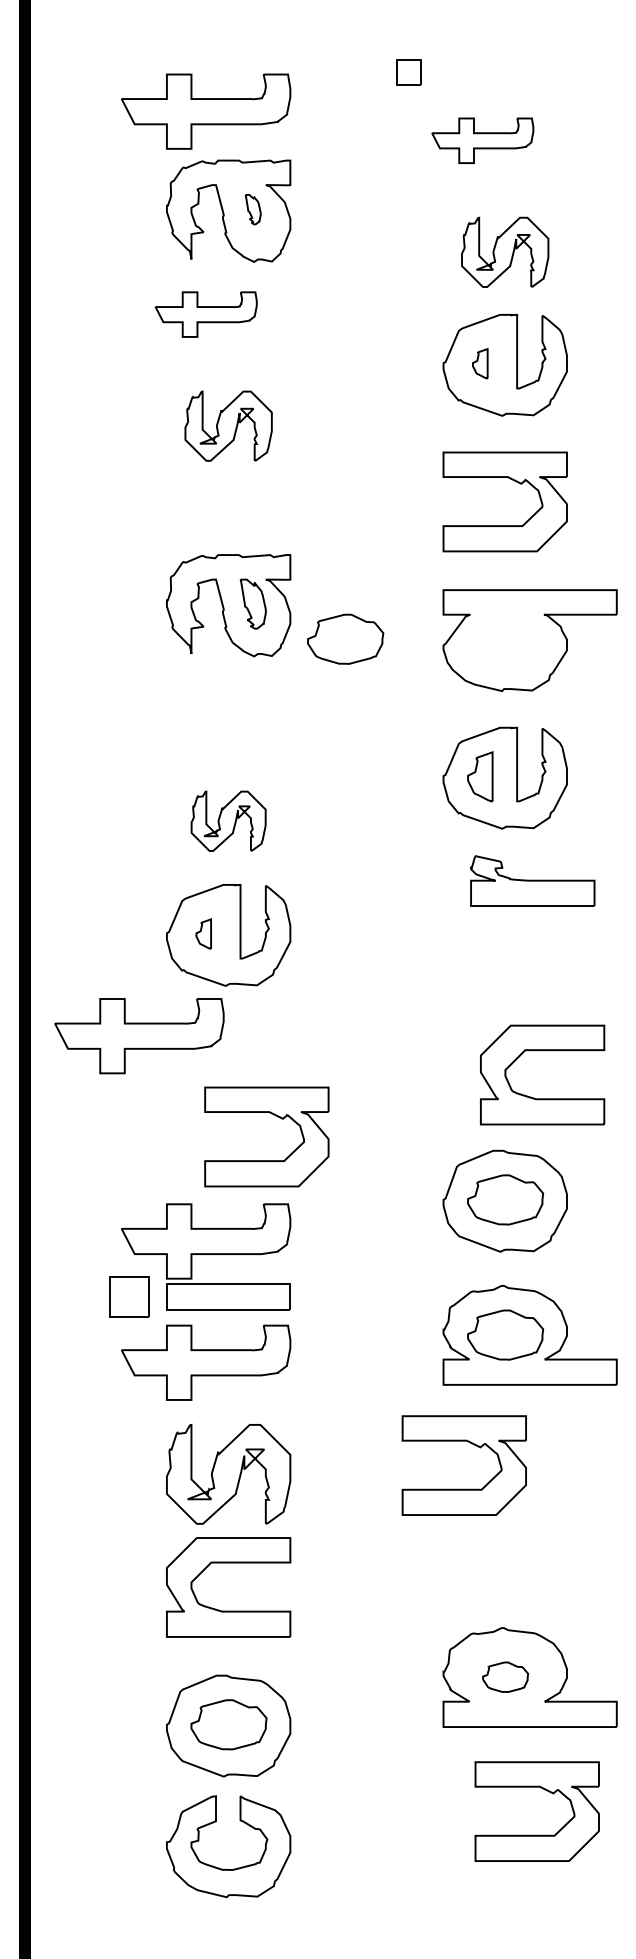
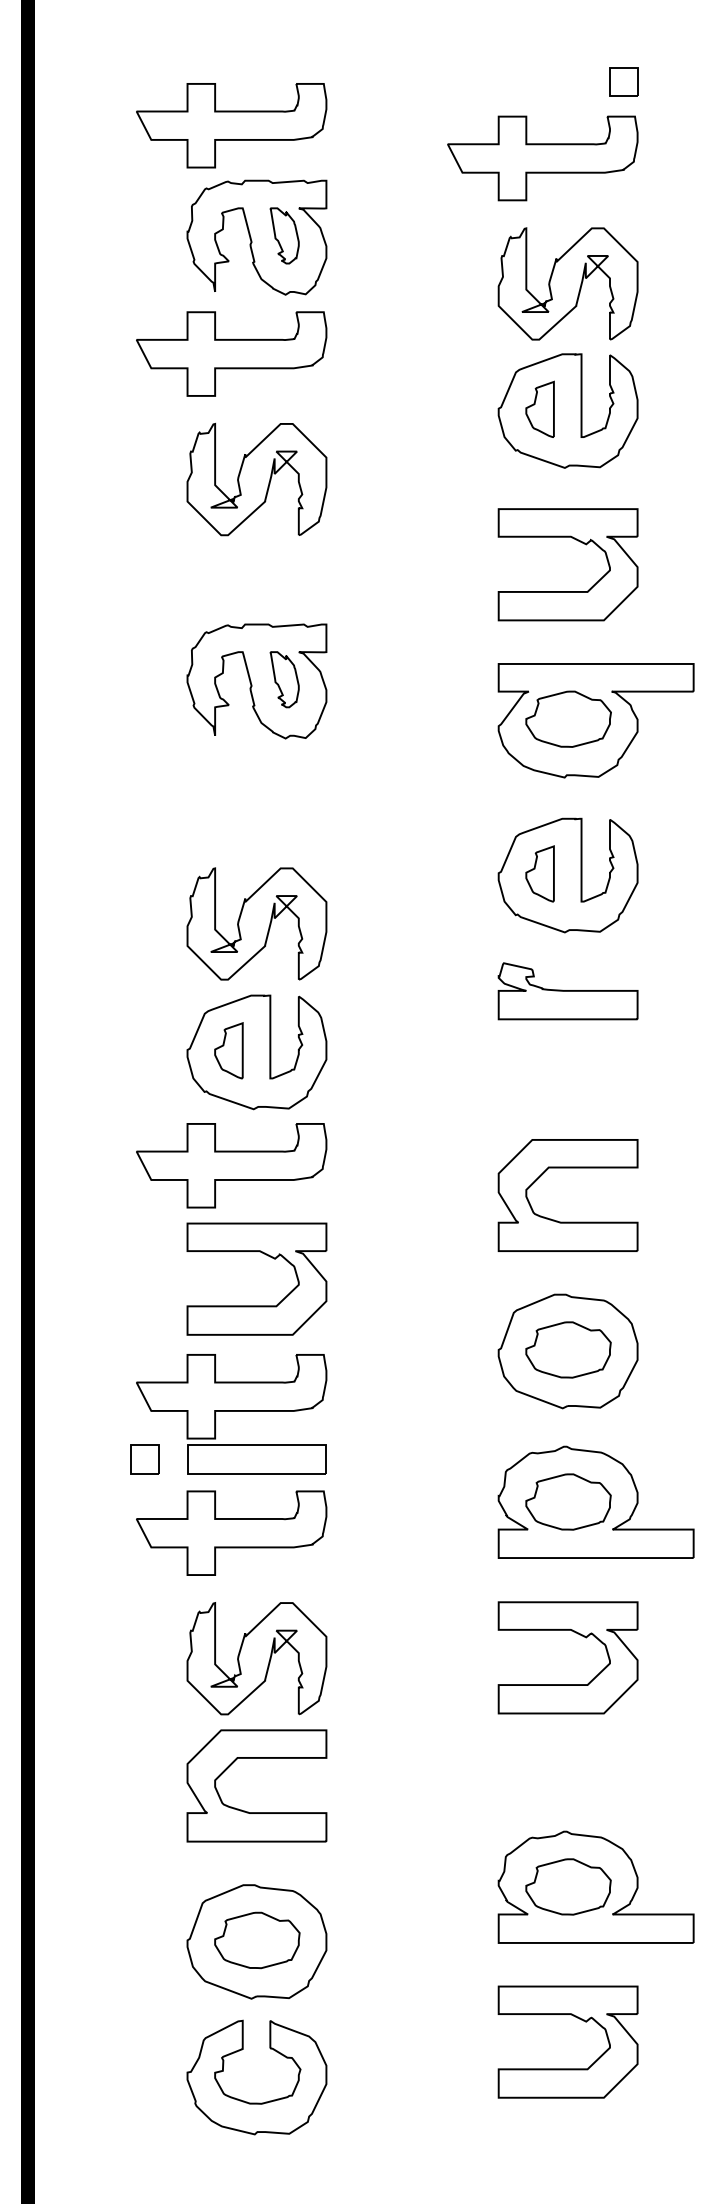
part: (408, 72) -> (623, 81), moved
part: (482, 140) -> (542, 158), size x1.67
part: (253, 209) -> (284, 235), size x1.67
part: (504, 251) -> (567, 283), size x1.43
part: (205, 314) -> (231, 353), size x1.67
part: (479, 363) -> (539, 408), size x1.67
part: (228, 426) -> (256, 479), size x1.43
part: (345, 638) -> (568, 718), moved
part: (228, 820) -> (256, 923), size x1.67
part: (532, 881) -> (567, 991), moved
part: (203, 933) -> (228, 1050), size x1.67
part: (139, 1035) -> (231, 1165), moved
part: (542, 1098) -> (567, 1221), moved
part: (277, 1116) -> (268, 1256), moved
part: (128, 1297) -> (144, 1459), size x0.62
part: (474, 1445) -> (579, 1635), moved
part: (505, 1676) -> (568, 1886), size x1.67
part: (547, 1791) -> (579, 2019), moved

